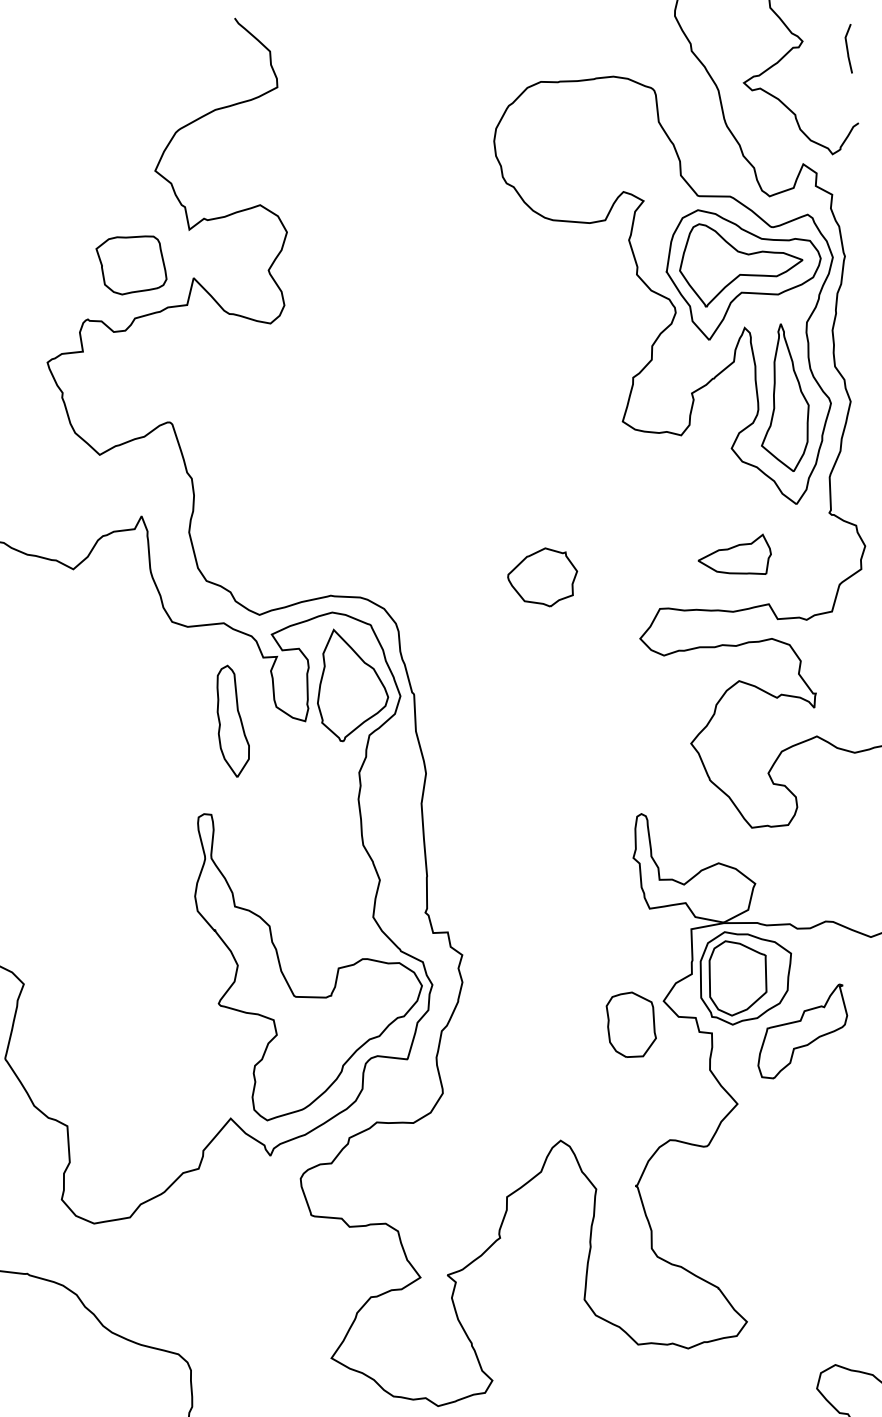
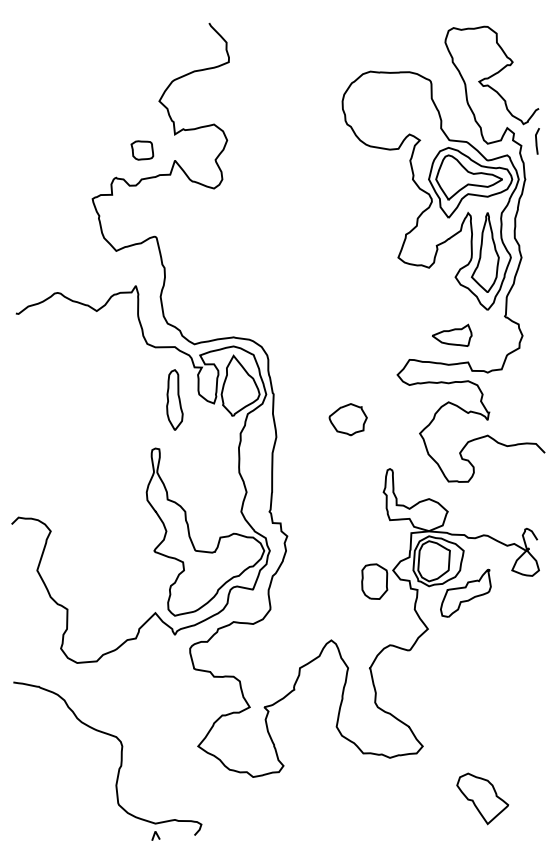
line: (849, 49) -> (537, 141), moved
part: (131, 264) -> (142, 150), size x0.6
part: (541, 577) -> (347, 419), moved

